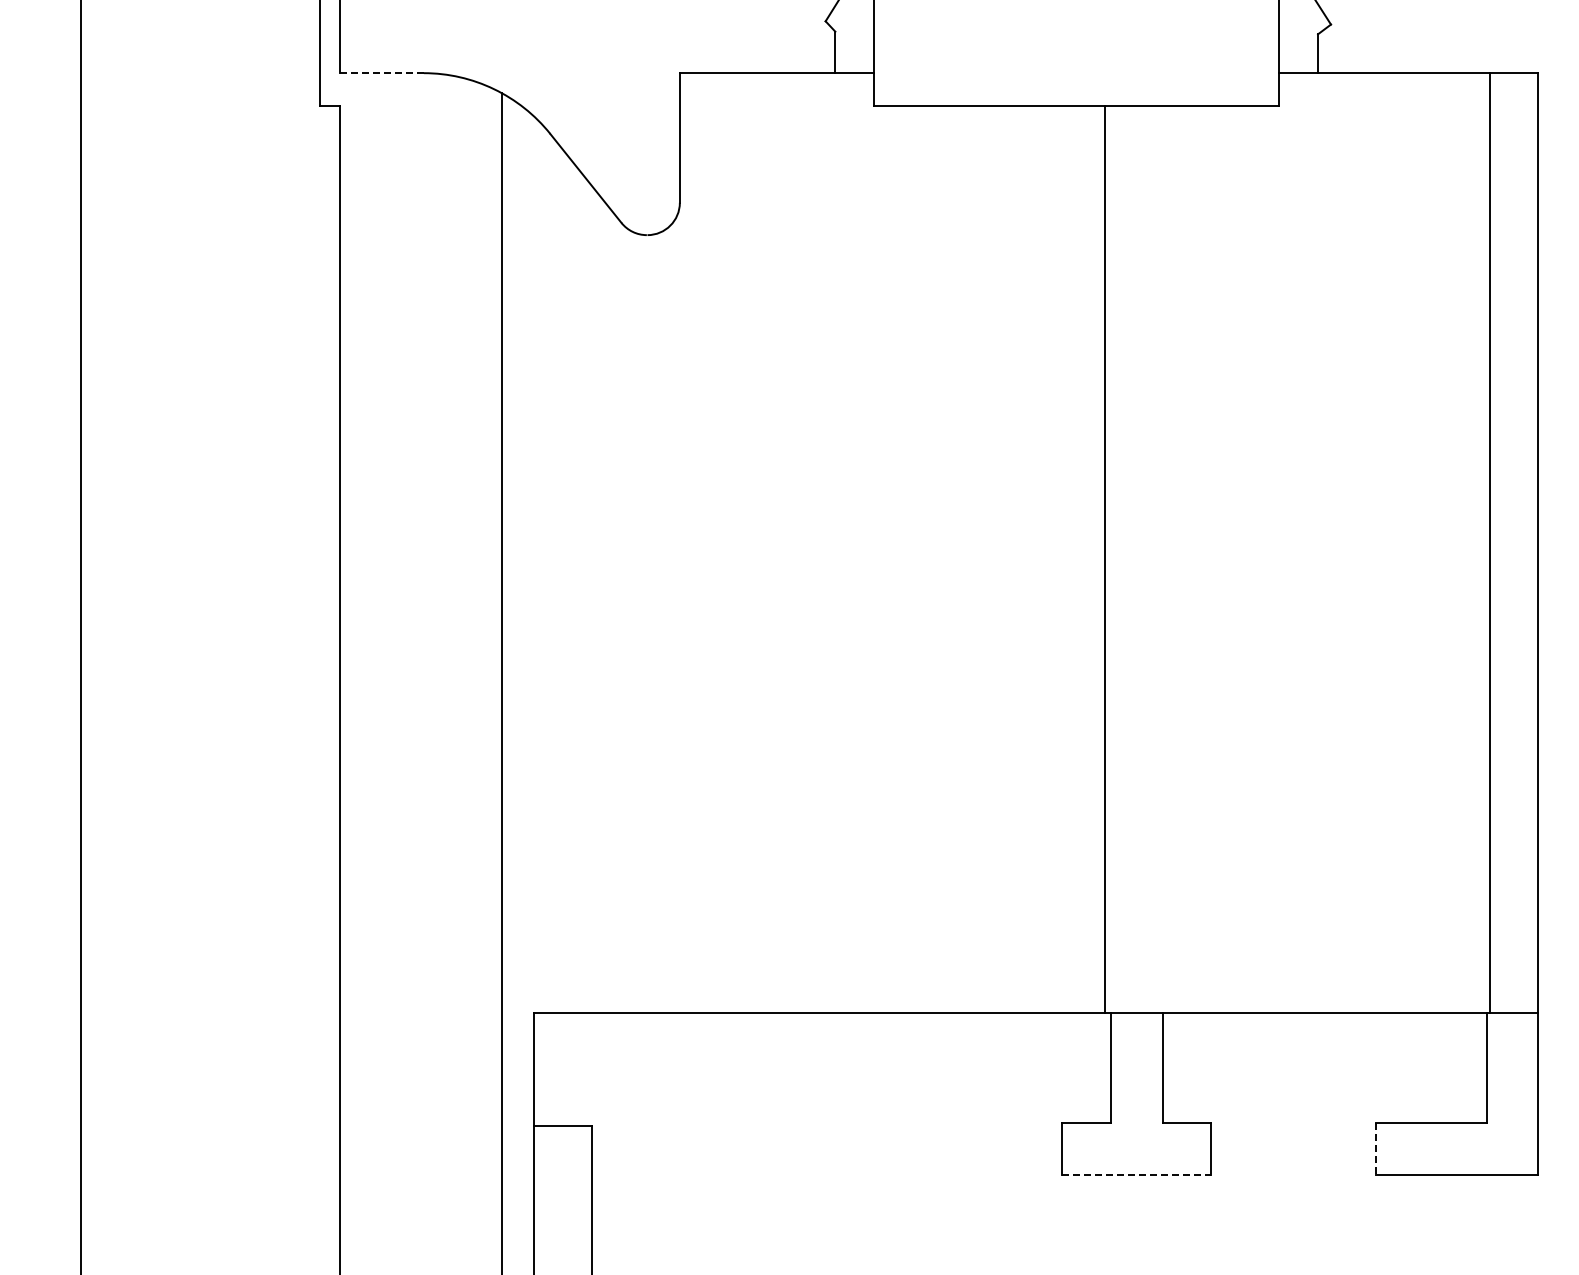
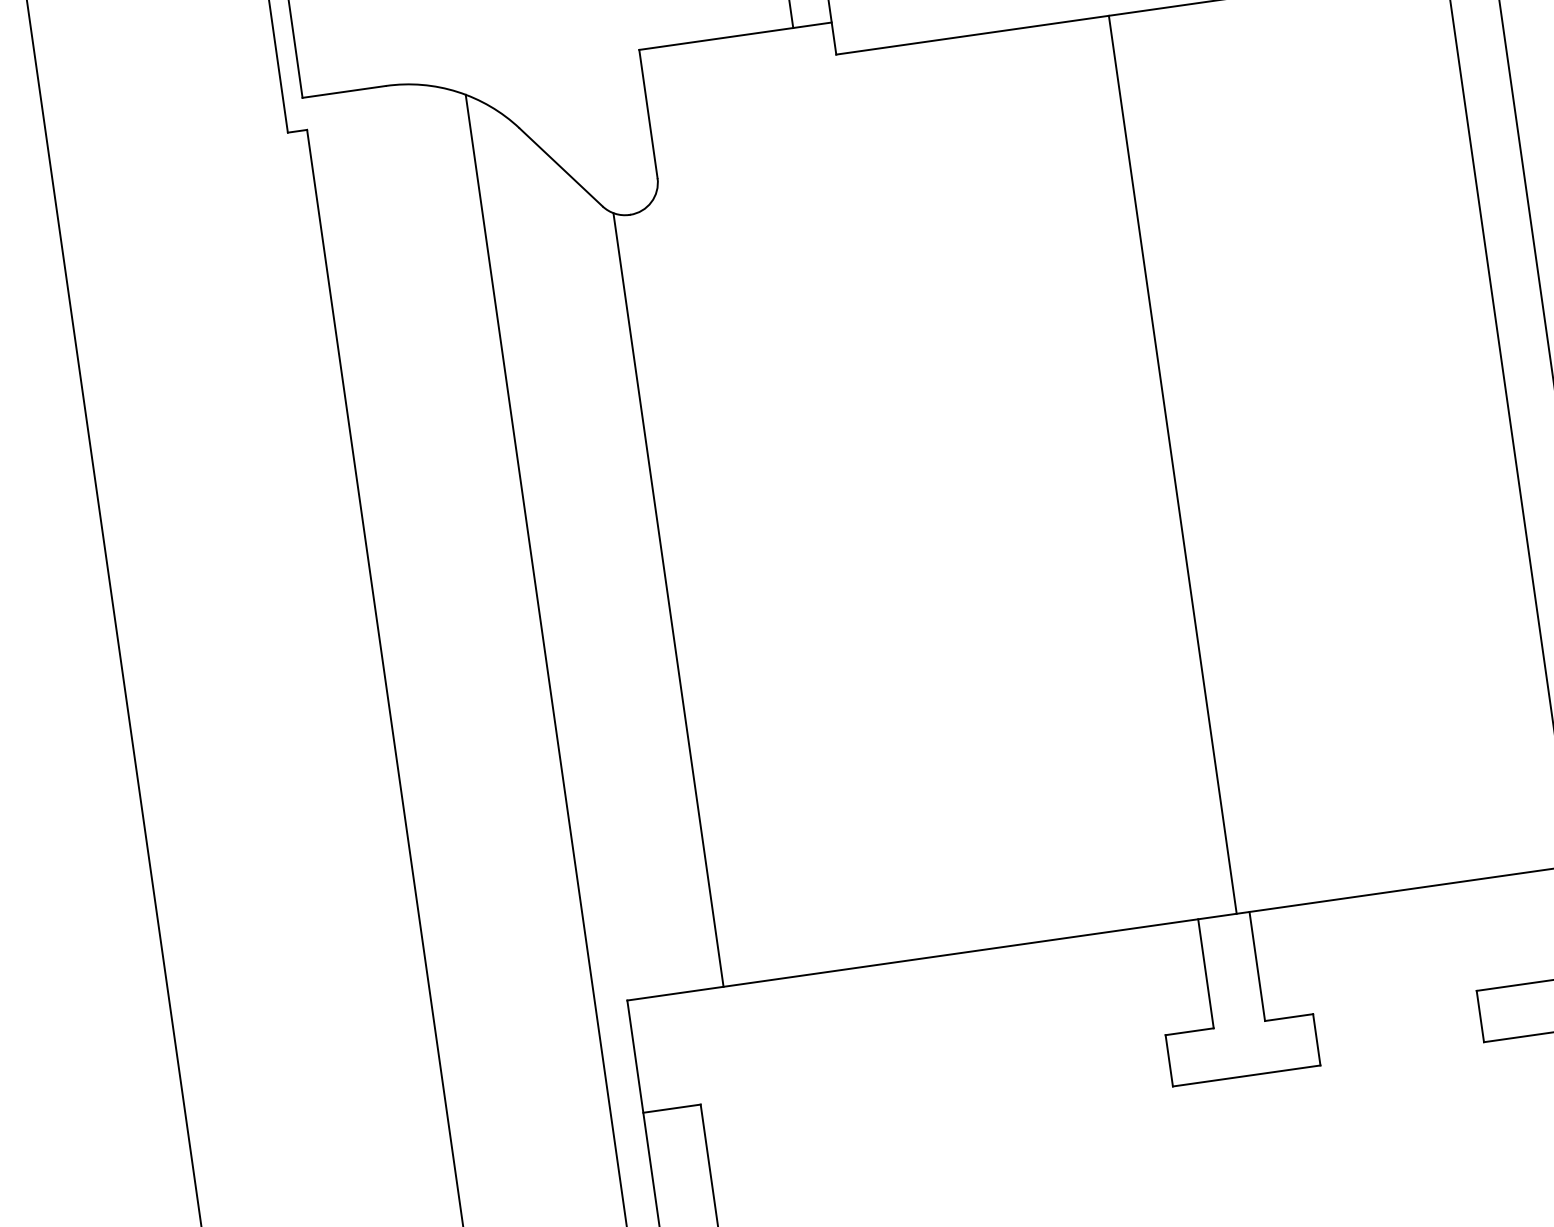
line: (381, 73) -> (343, 92), dashed -> solid
line: (1104, 558) -> (1172, 464), moved
line: (631, 621) -> (668, 599), added
line: (1376, 1148) -> (1480, 1016), dashed -> solid
line: (1136, 1174) -> (1246, 1075), dashed -> solid

